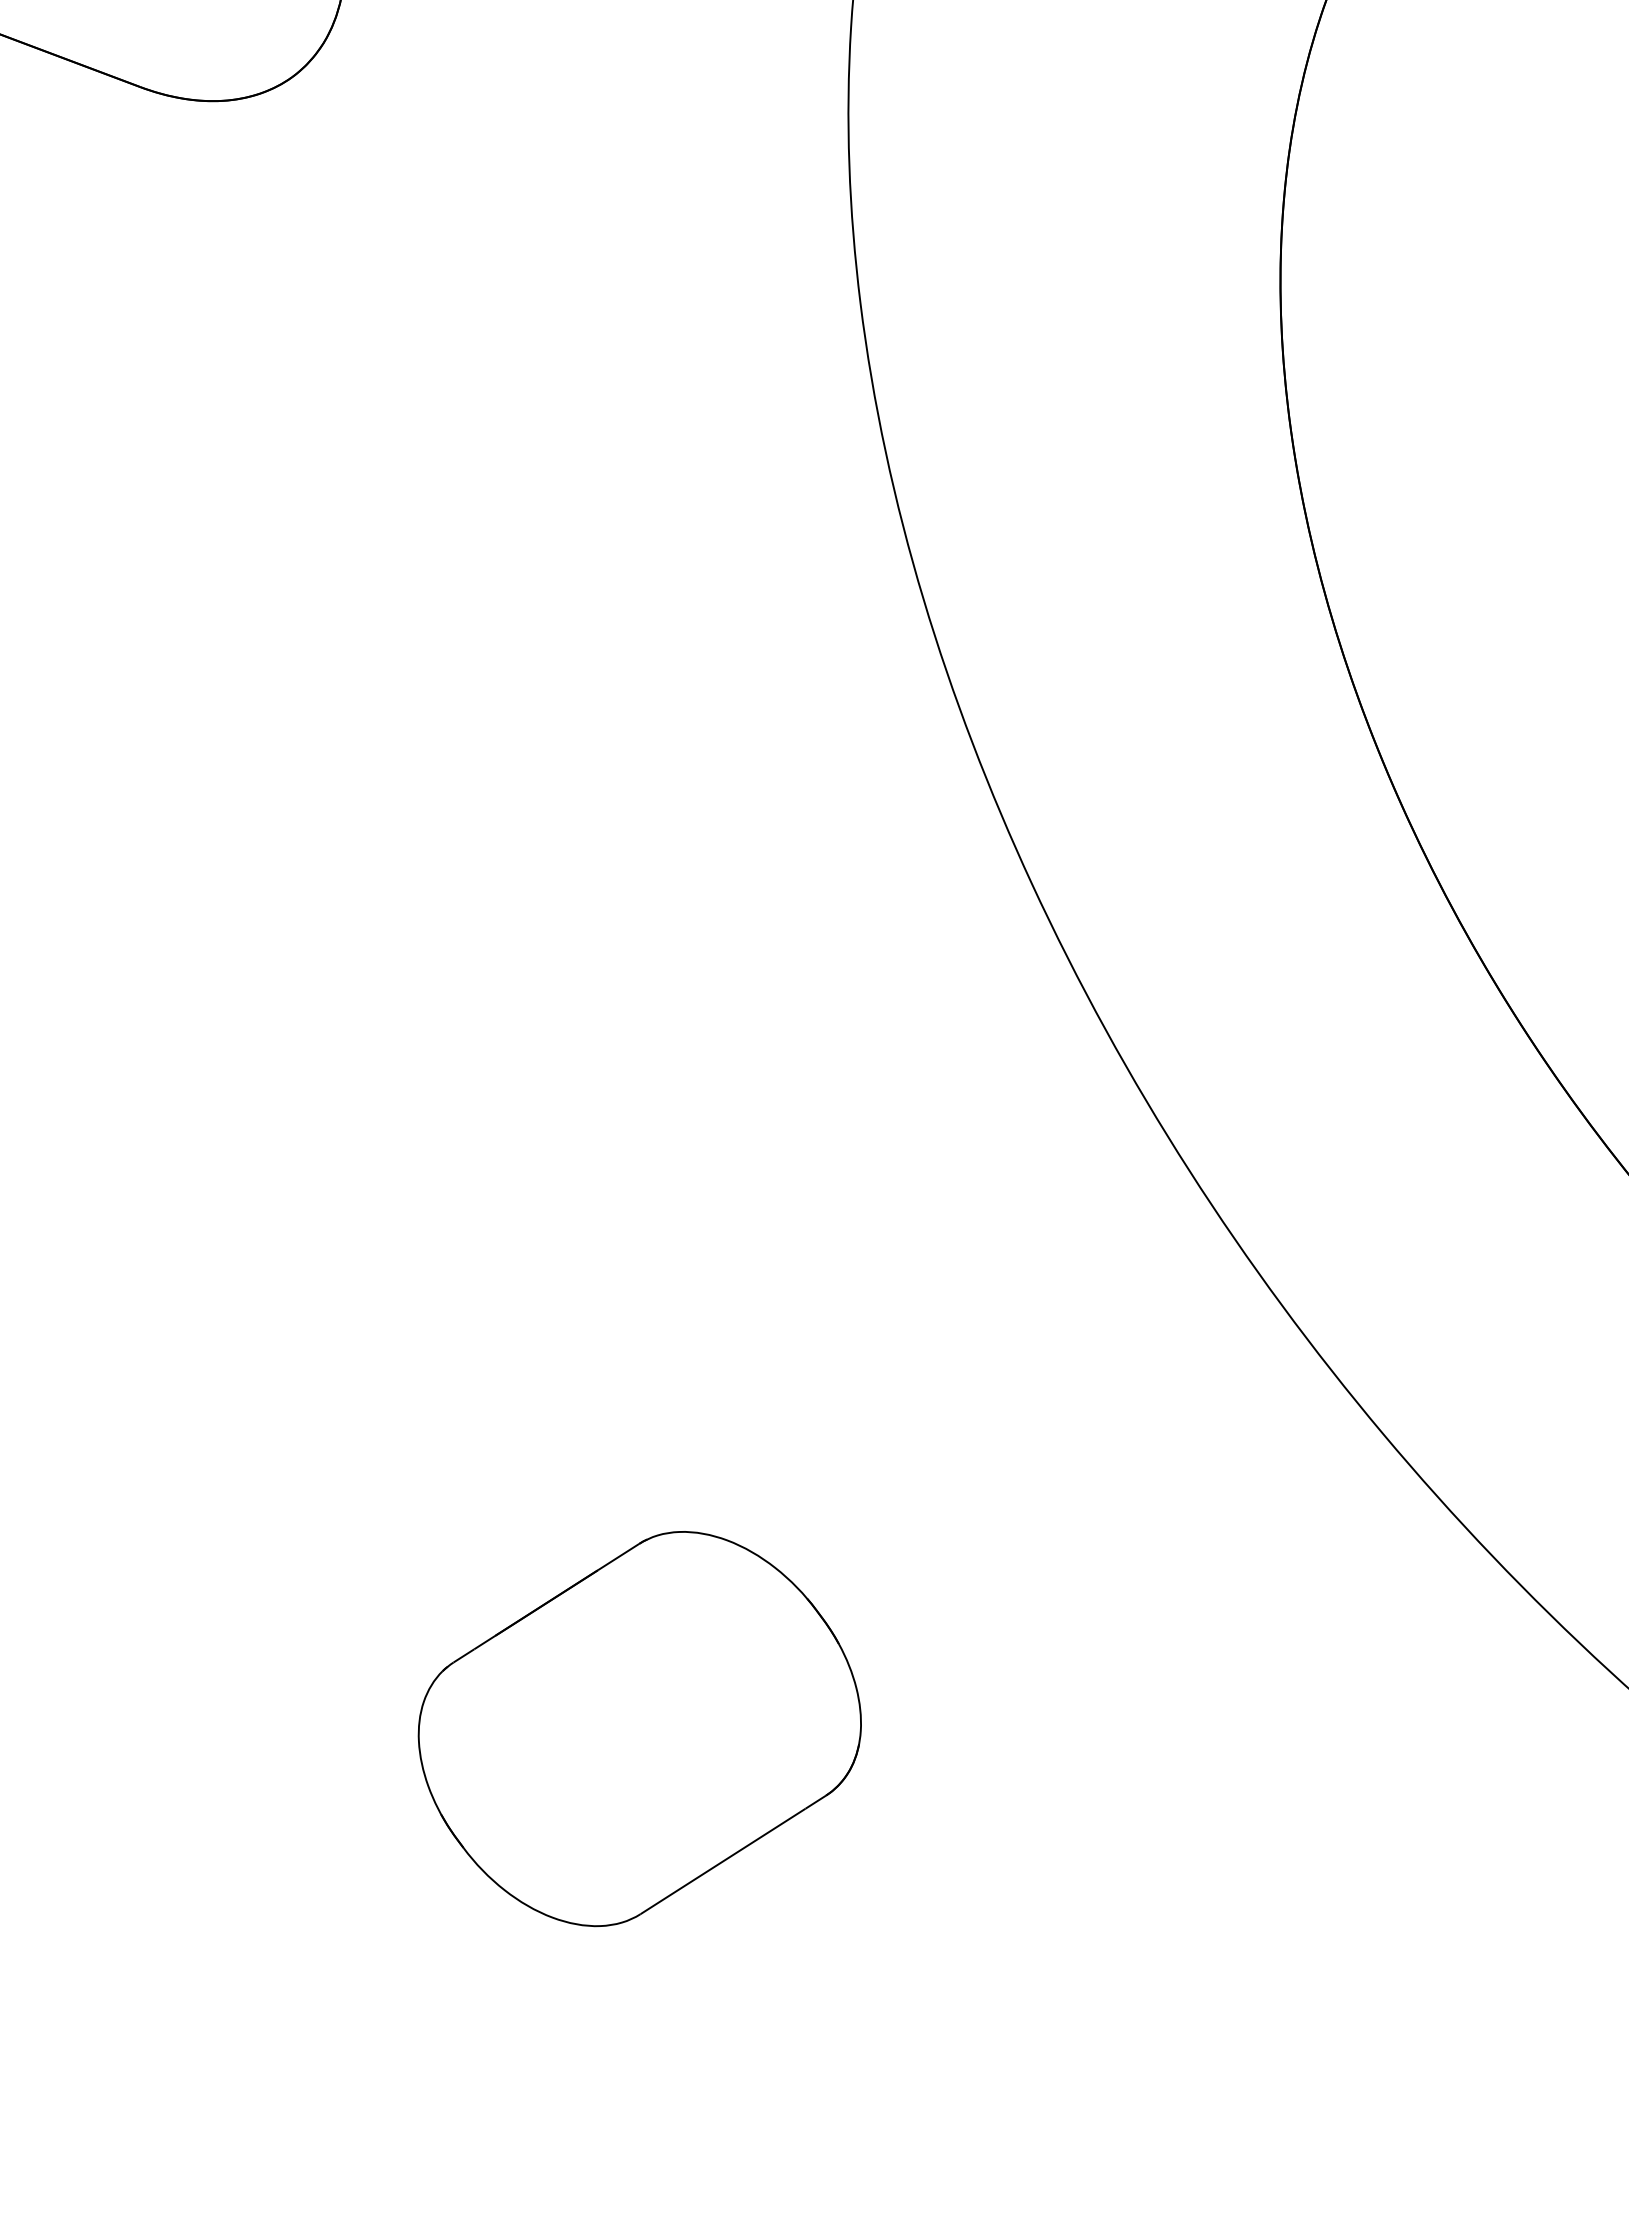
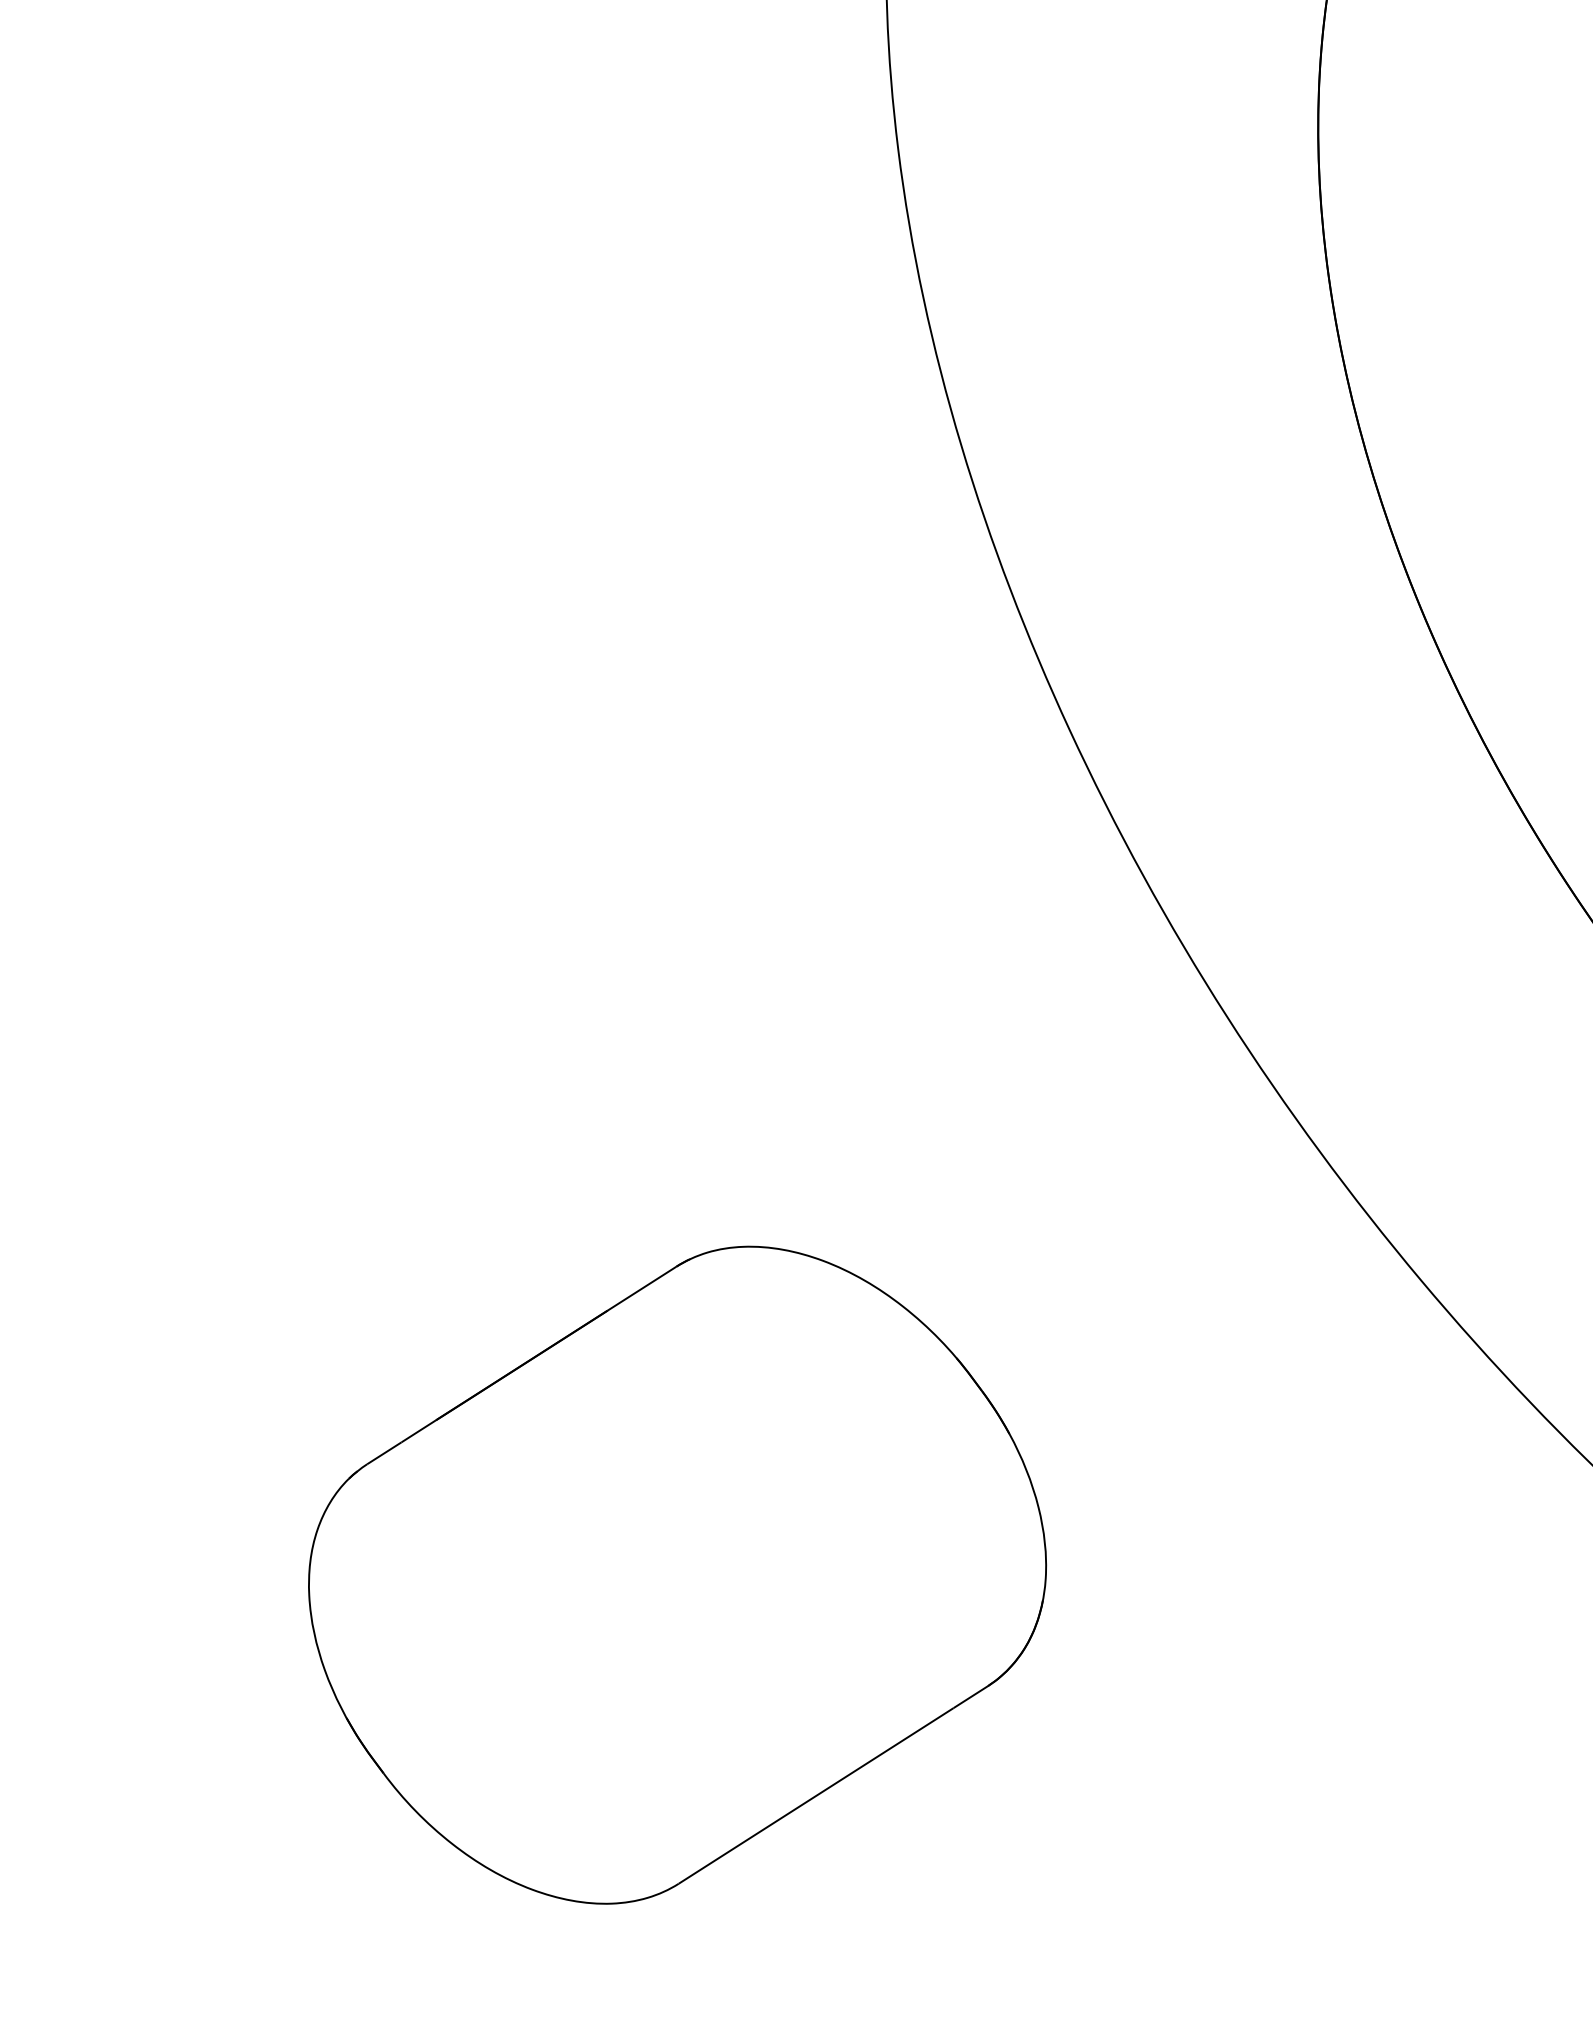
part: (639, 1728) -> (677, 1574), size x1.67

